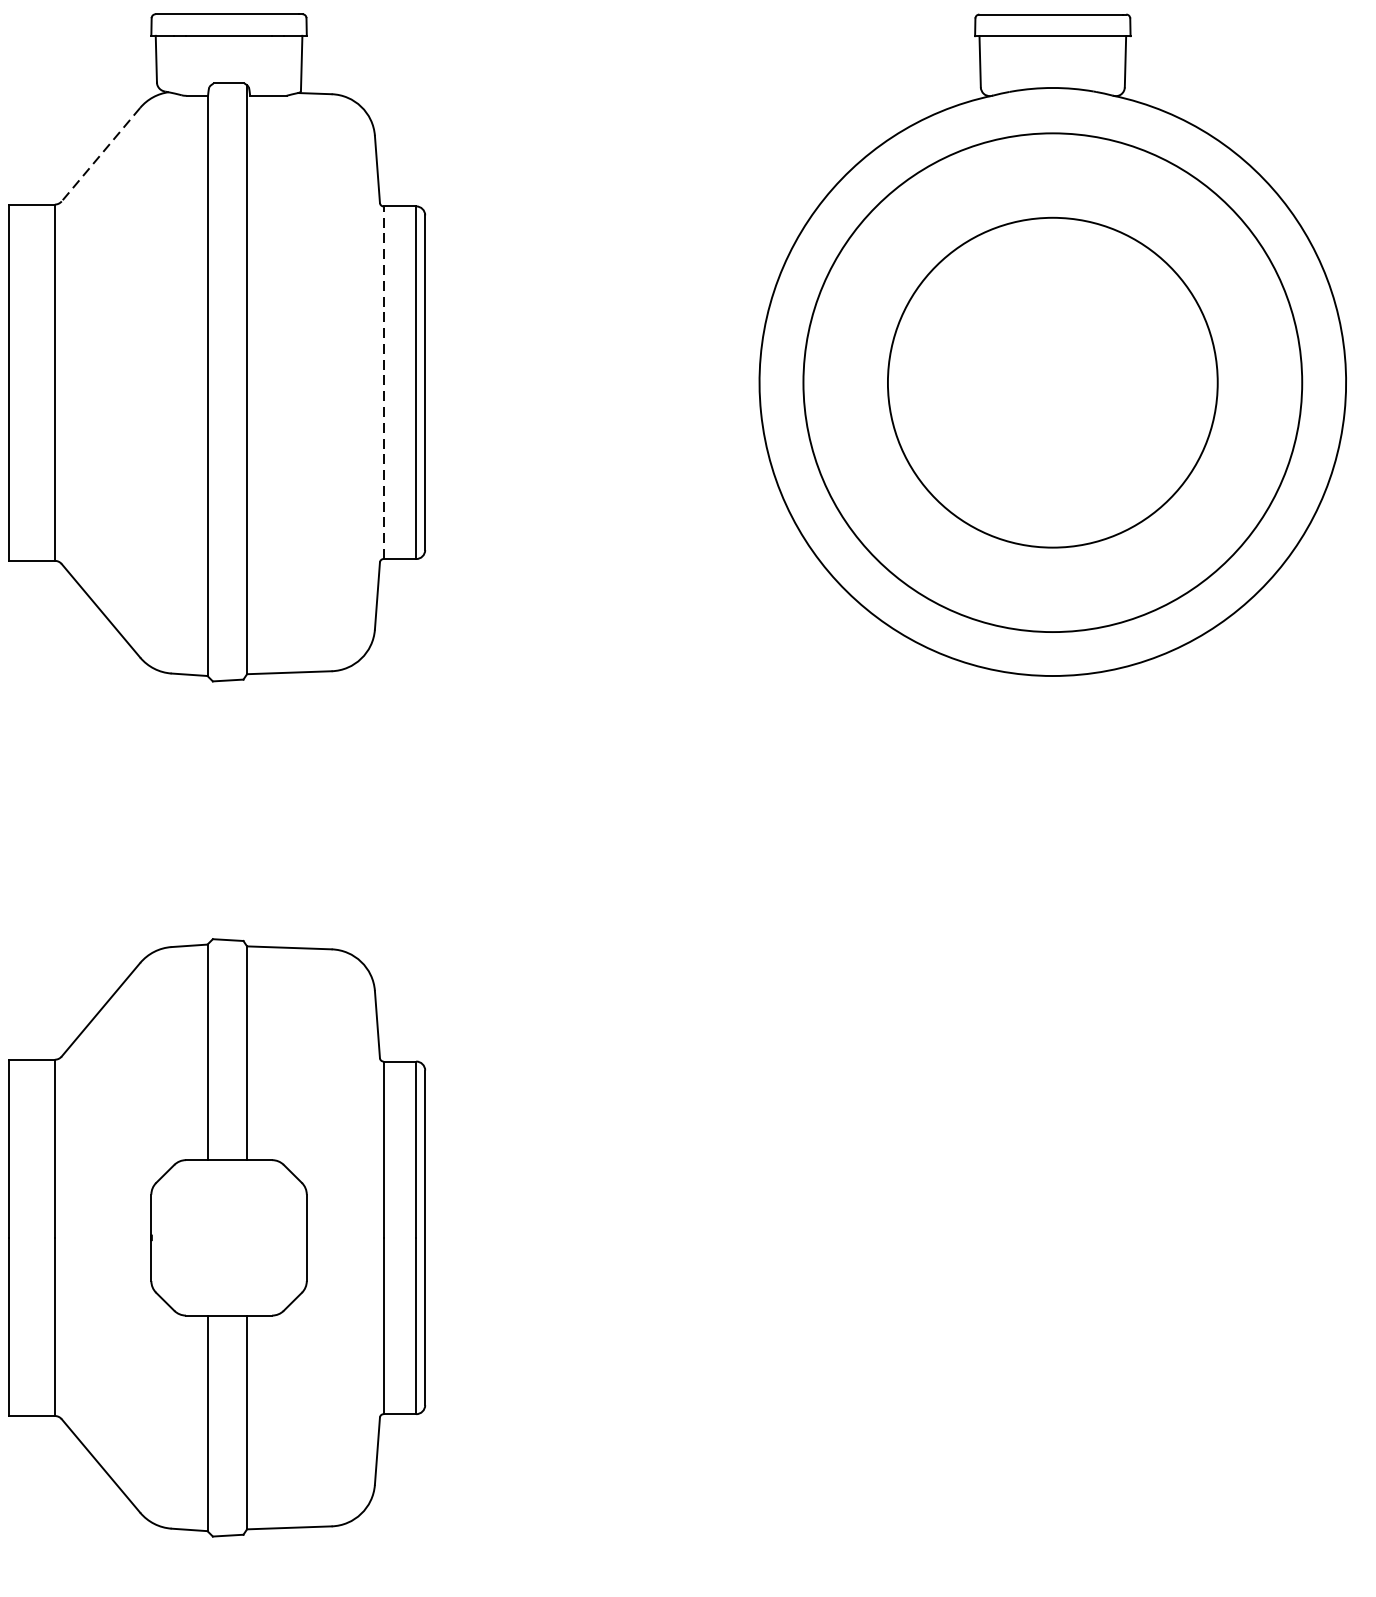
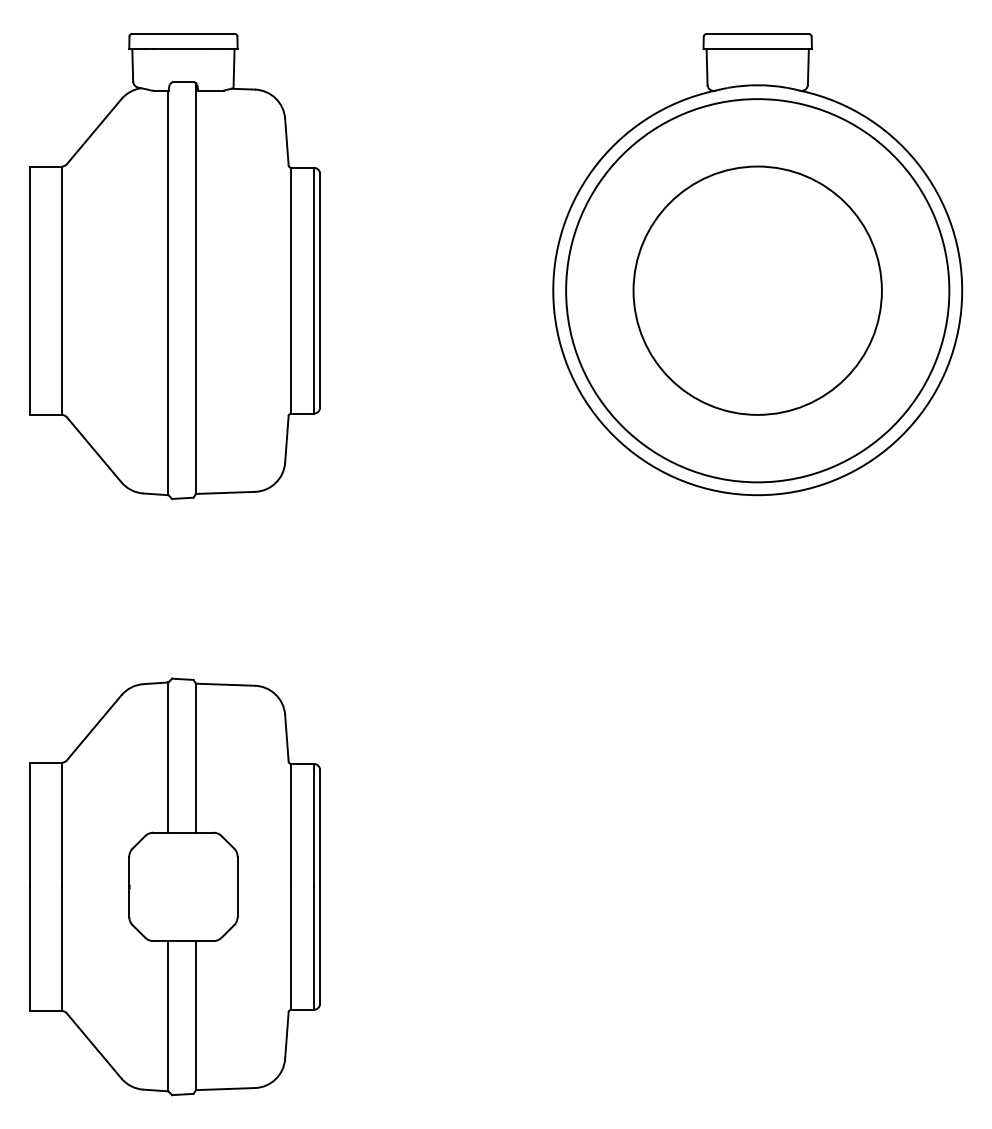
line: (101, 154) -> (94, 131), dashed -> solid
line: (384, 382) -> (291, 290), dashed -> solid
circle: (1052, 382) -> (757, 290), size x0.71
circle: (1052, 382) -> (757, 290), size x1.67

